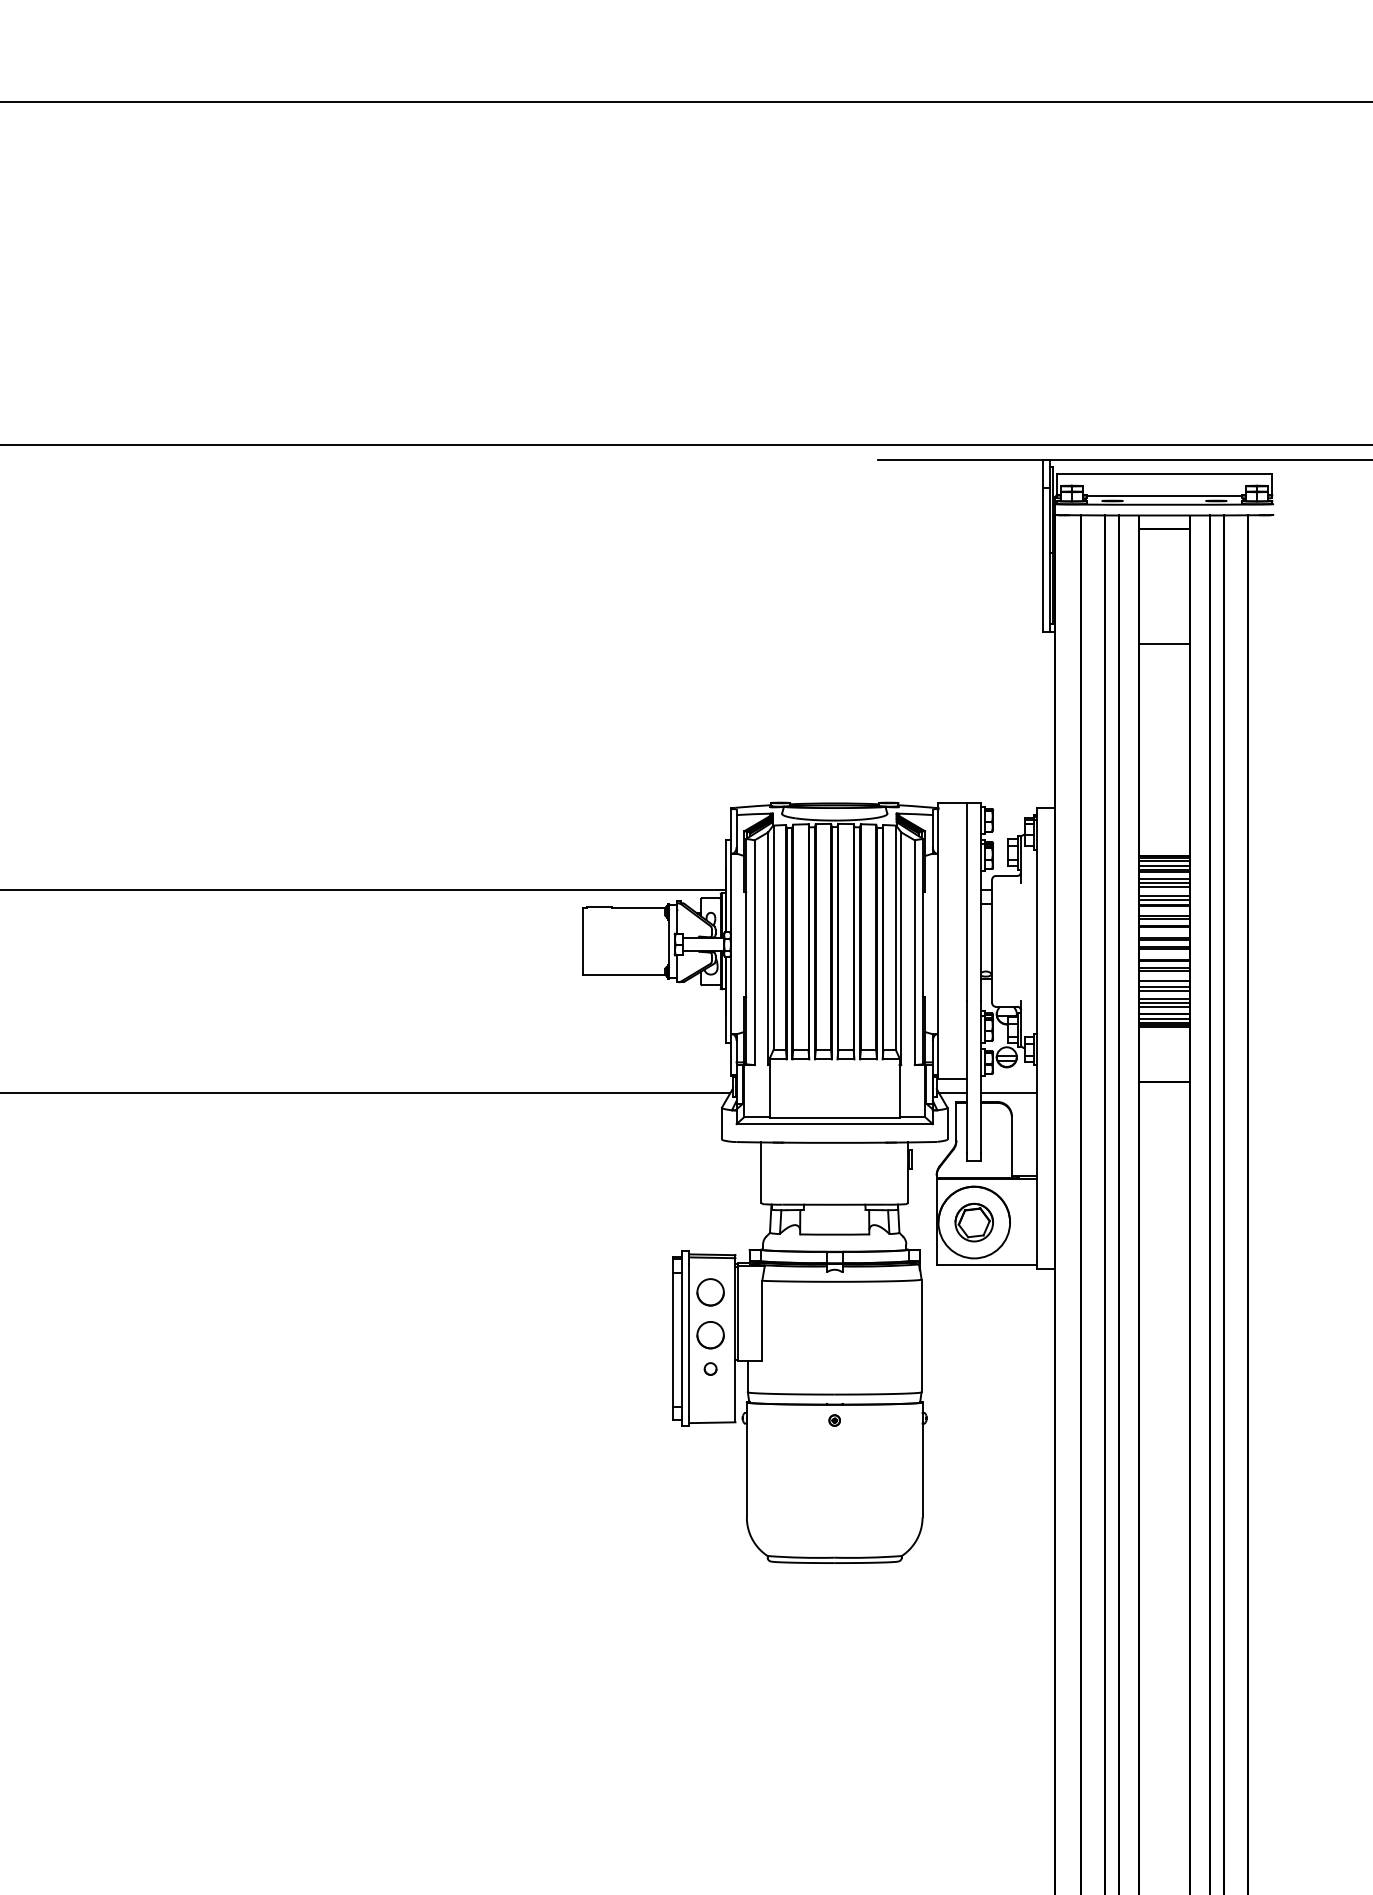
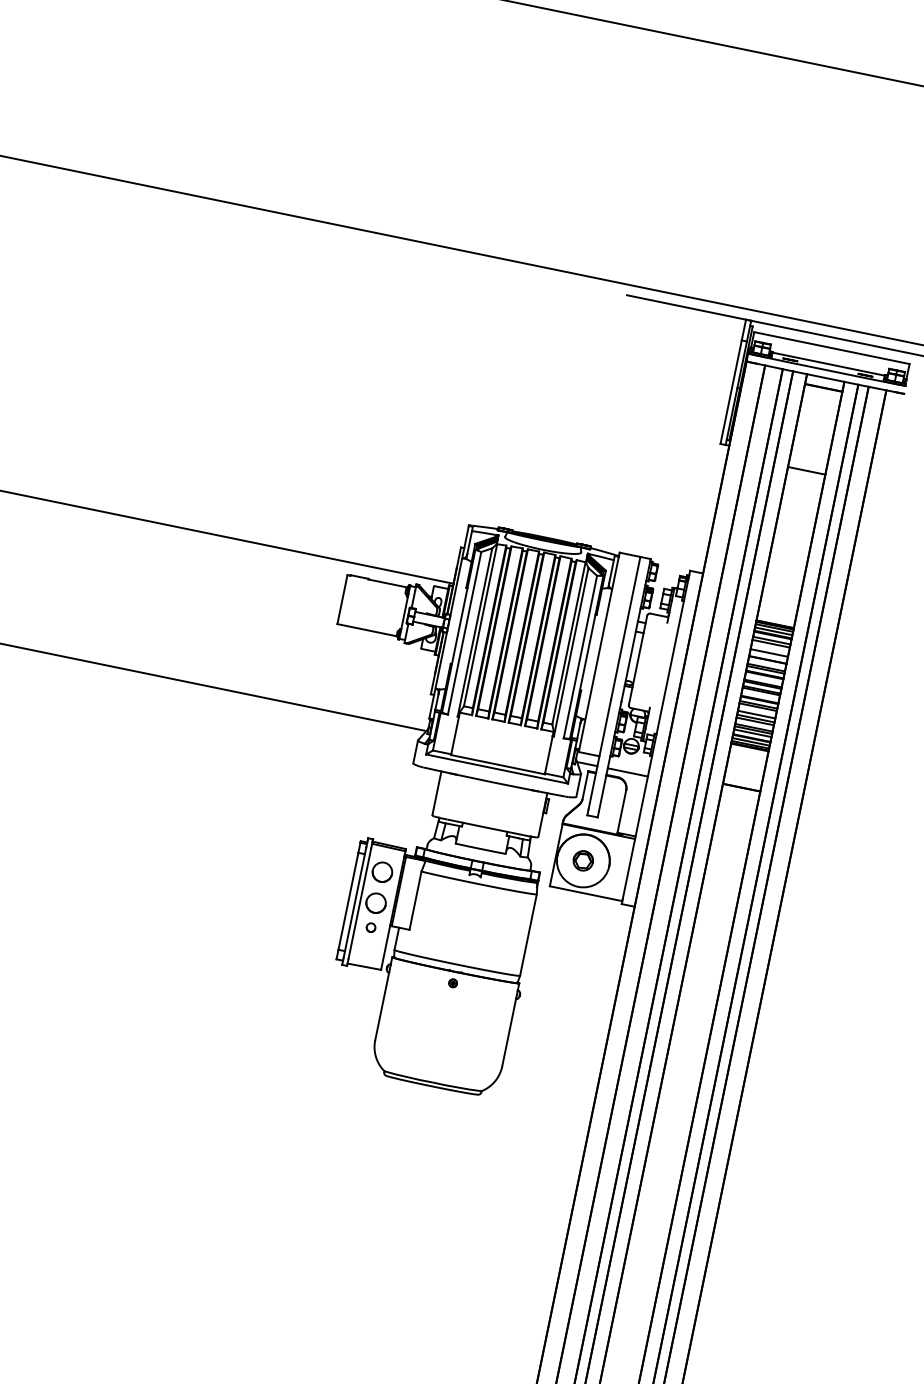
line: (1164, 886) -> (770, 646), removed
line: (1164, 899) -> (768, 655), removed
part: (973, 1222) -> (582, 860), size x0.7

